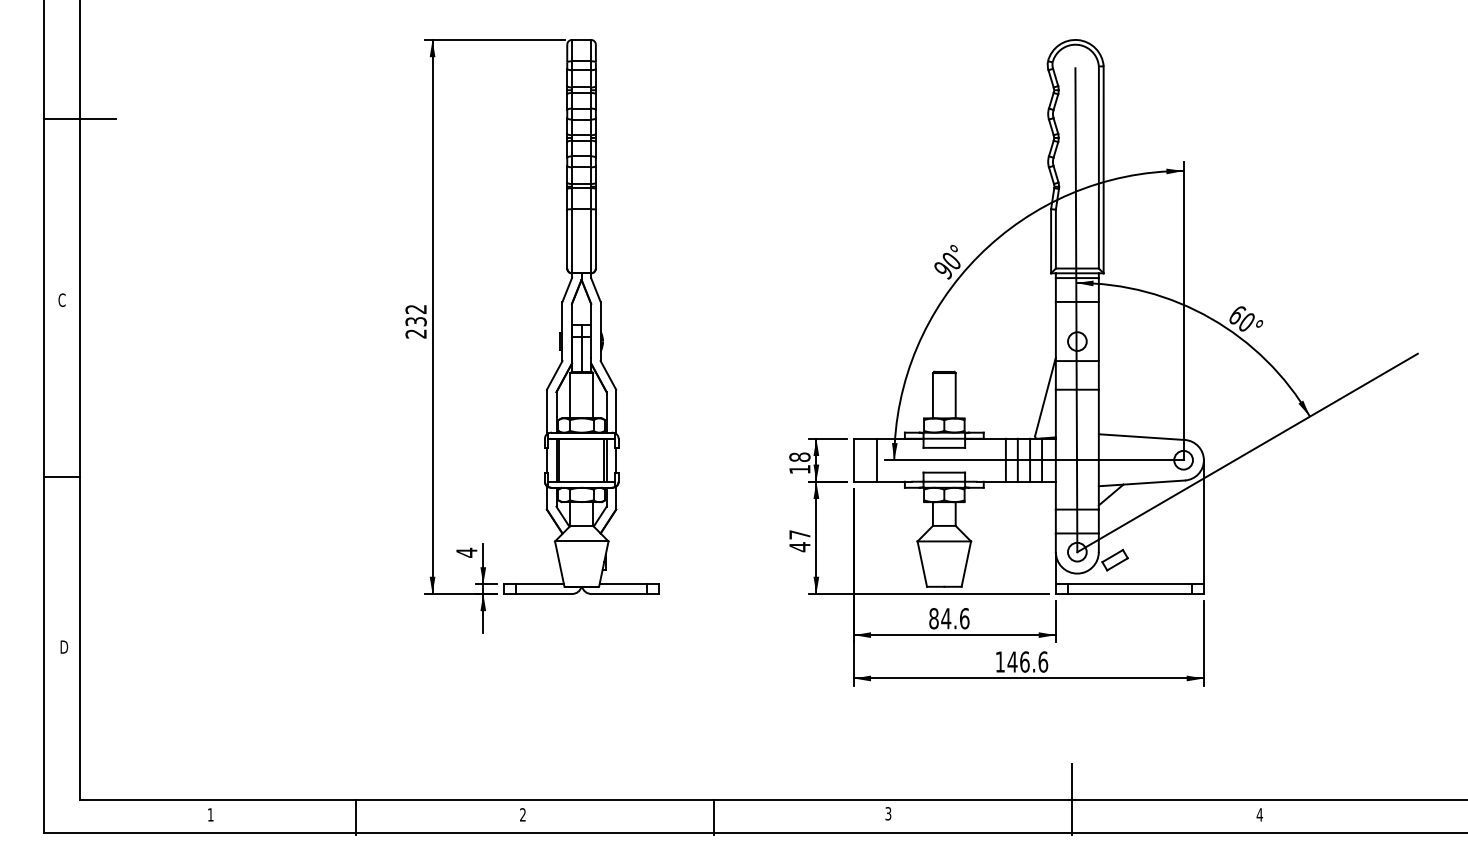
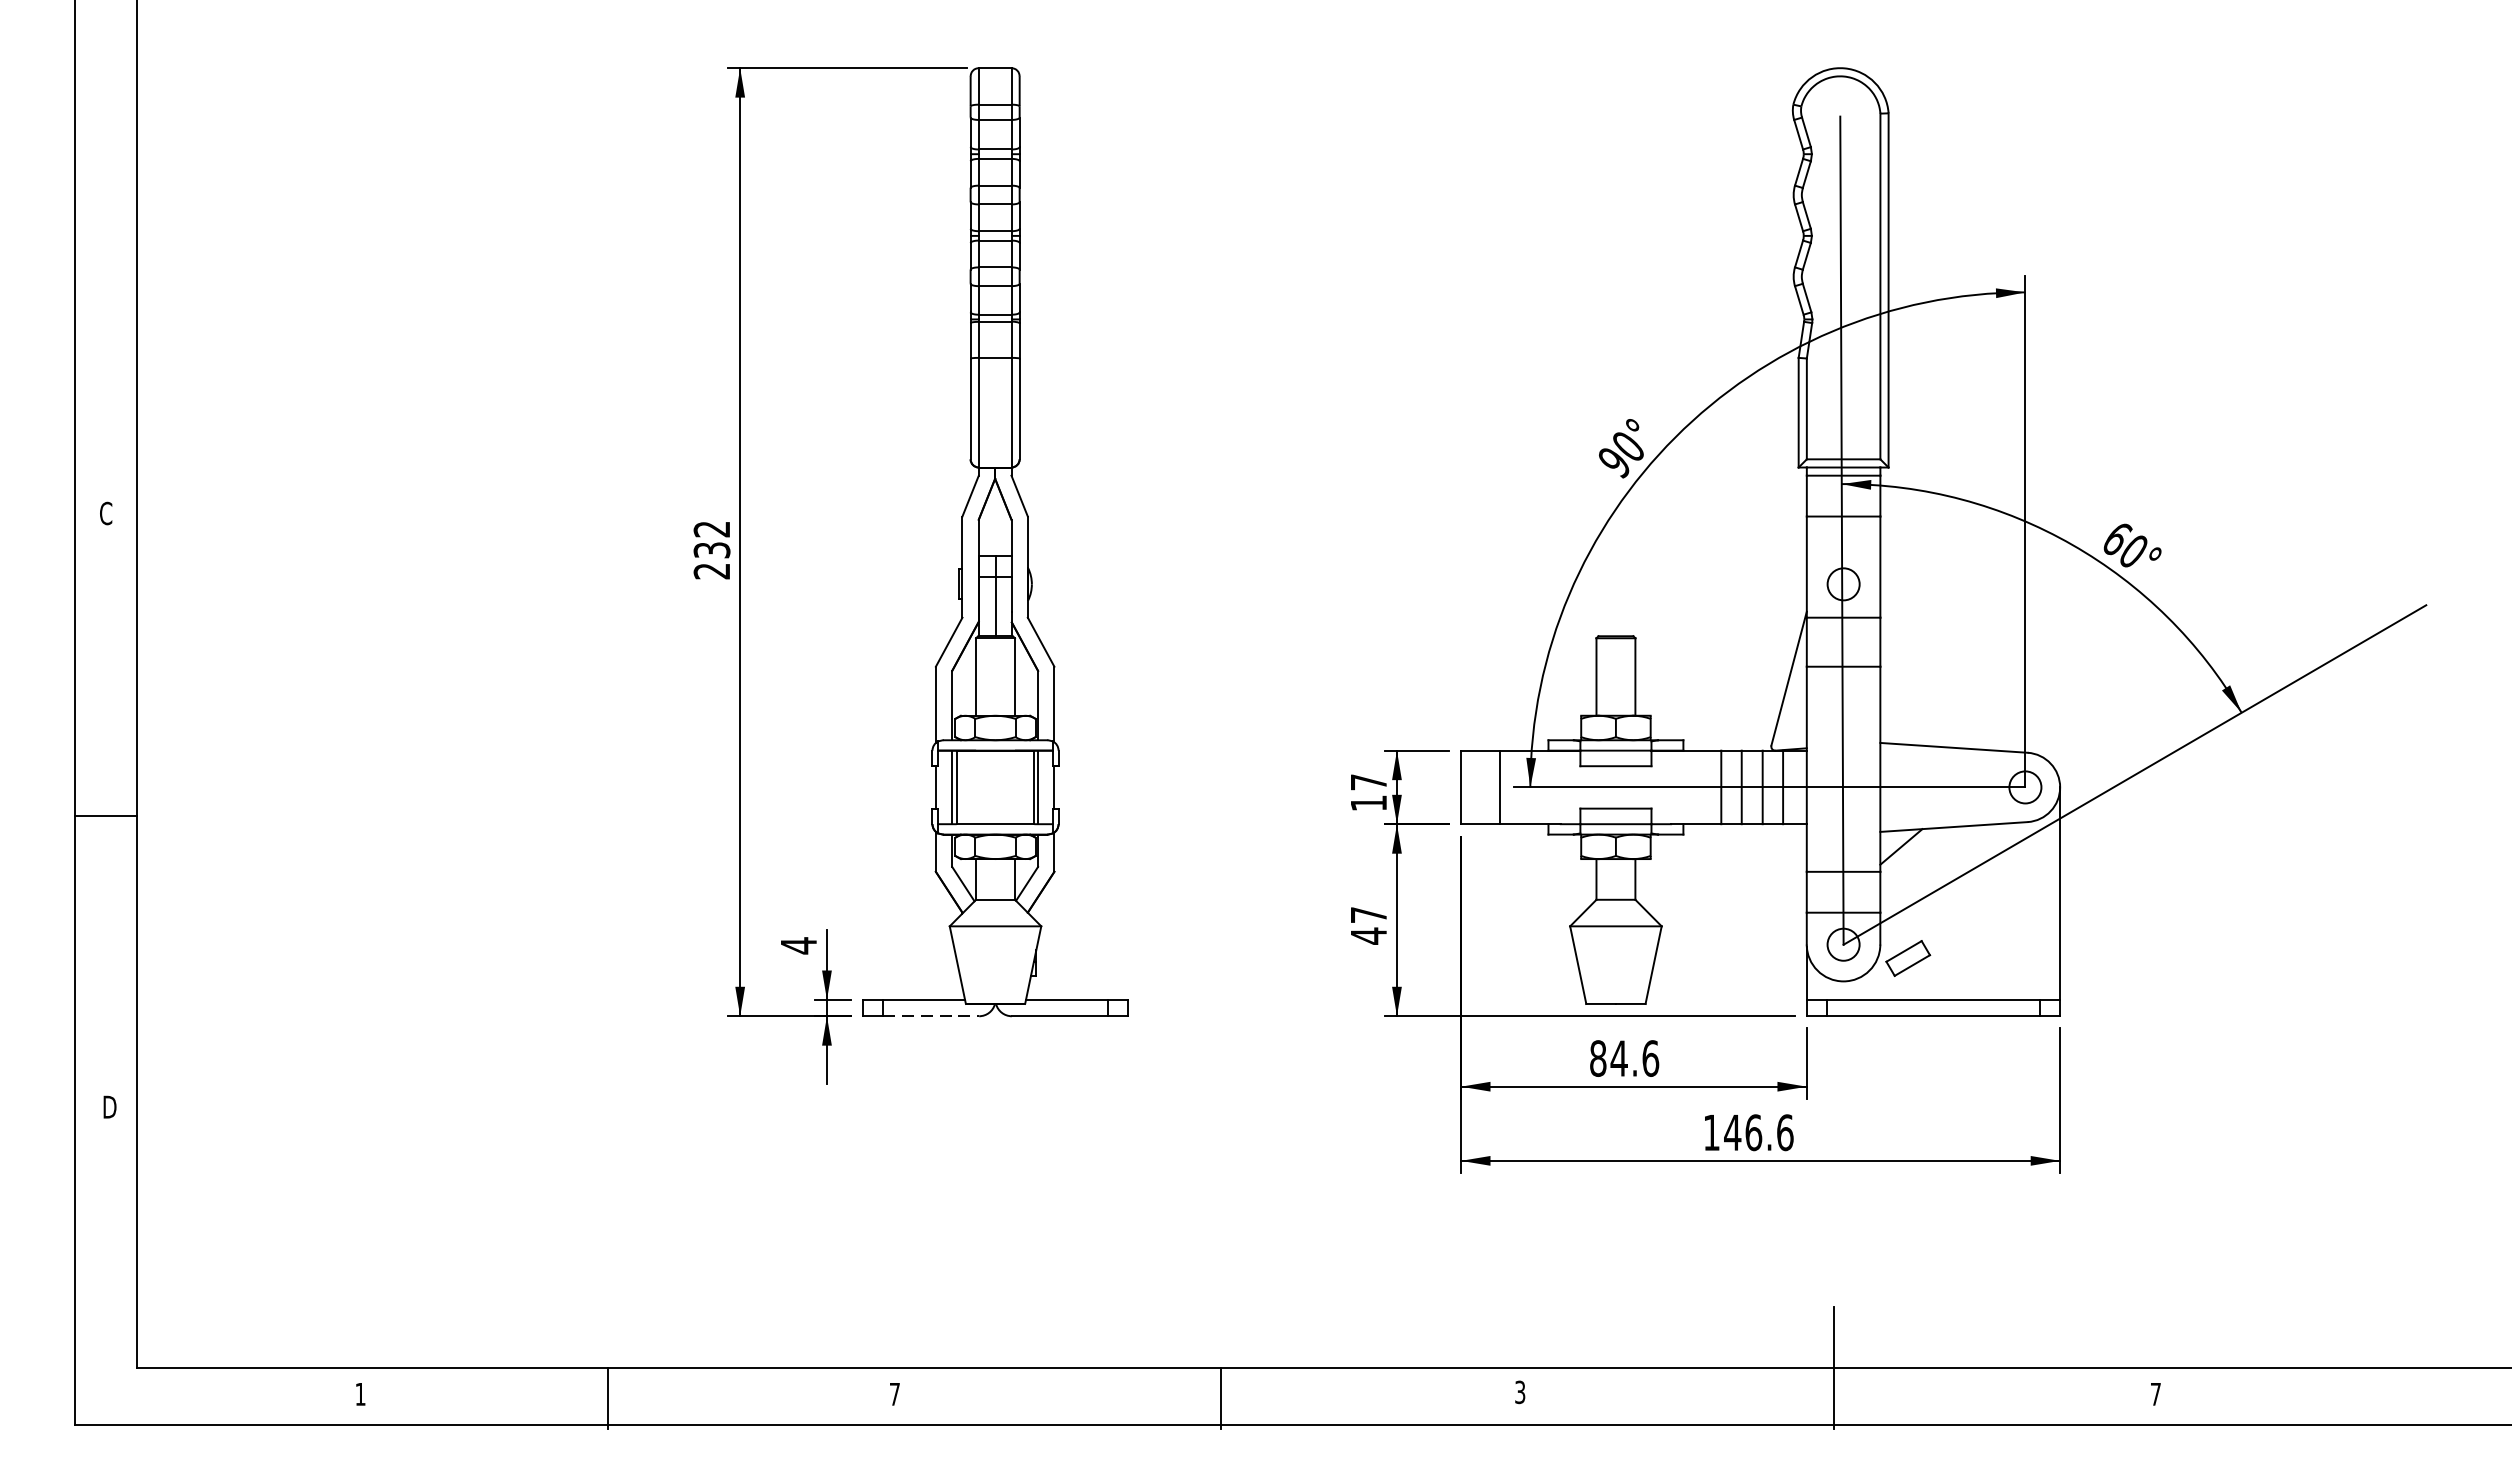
line: (79, 119) -> (135, 204), removed
text: (799, 456) -> (1368, 780), 18 -> 17
line: (544, 593) -> (931, 1015), solid -> dashed
text: (522, 814) -> (894, 1393), 2 -> 7
text: (1259, 814) -> (2155, 1393), 4 -> 7

